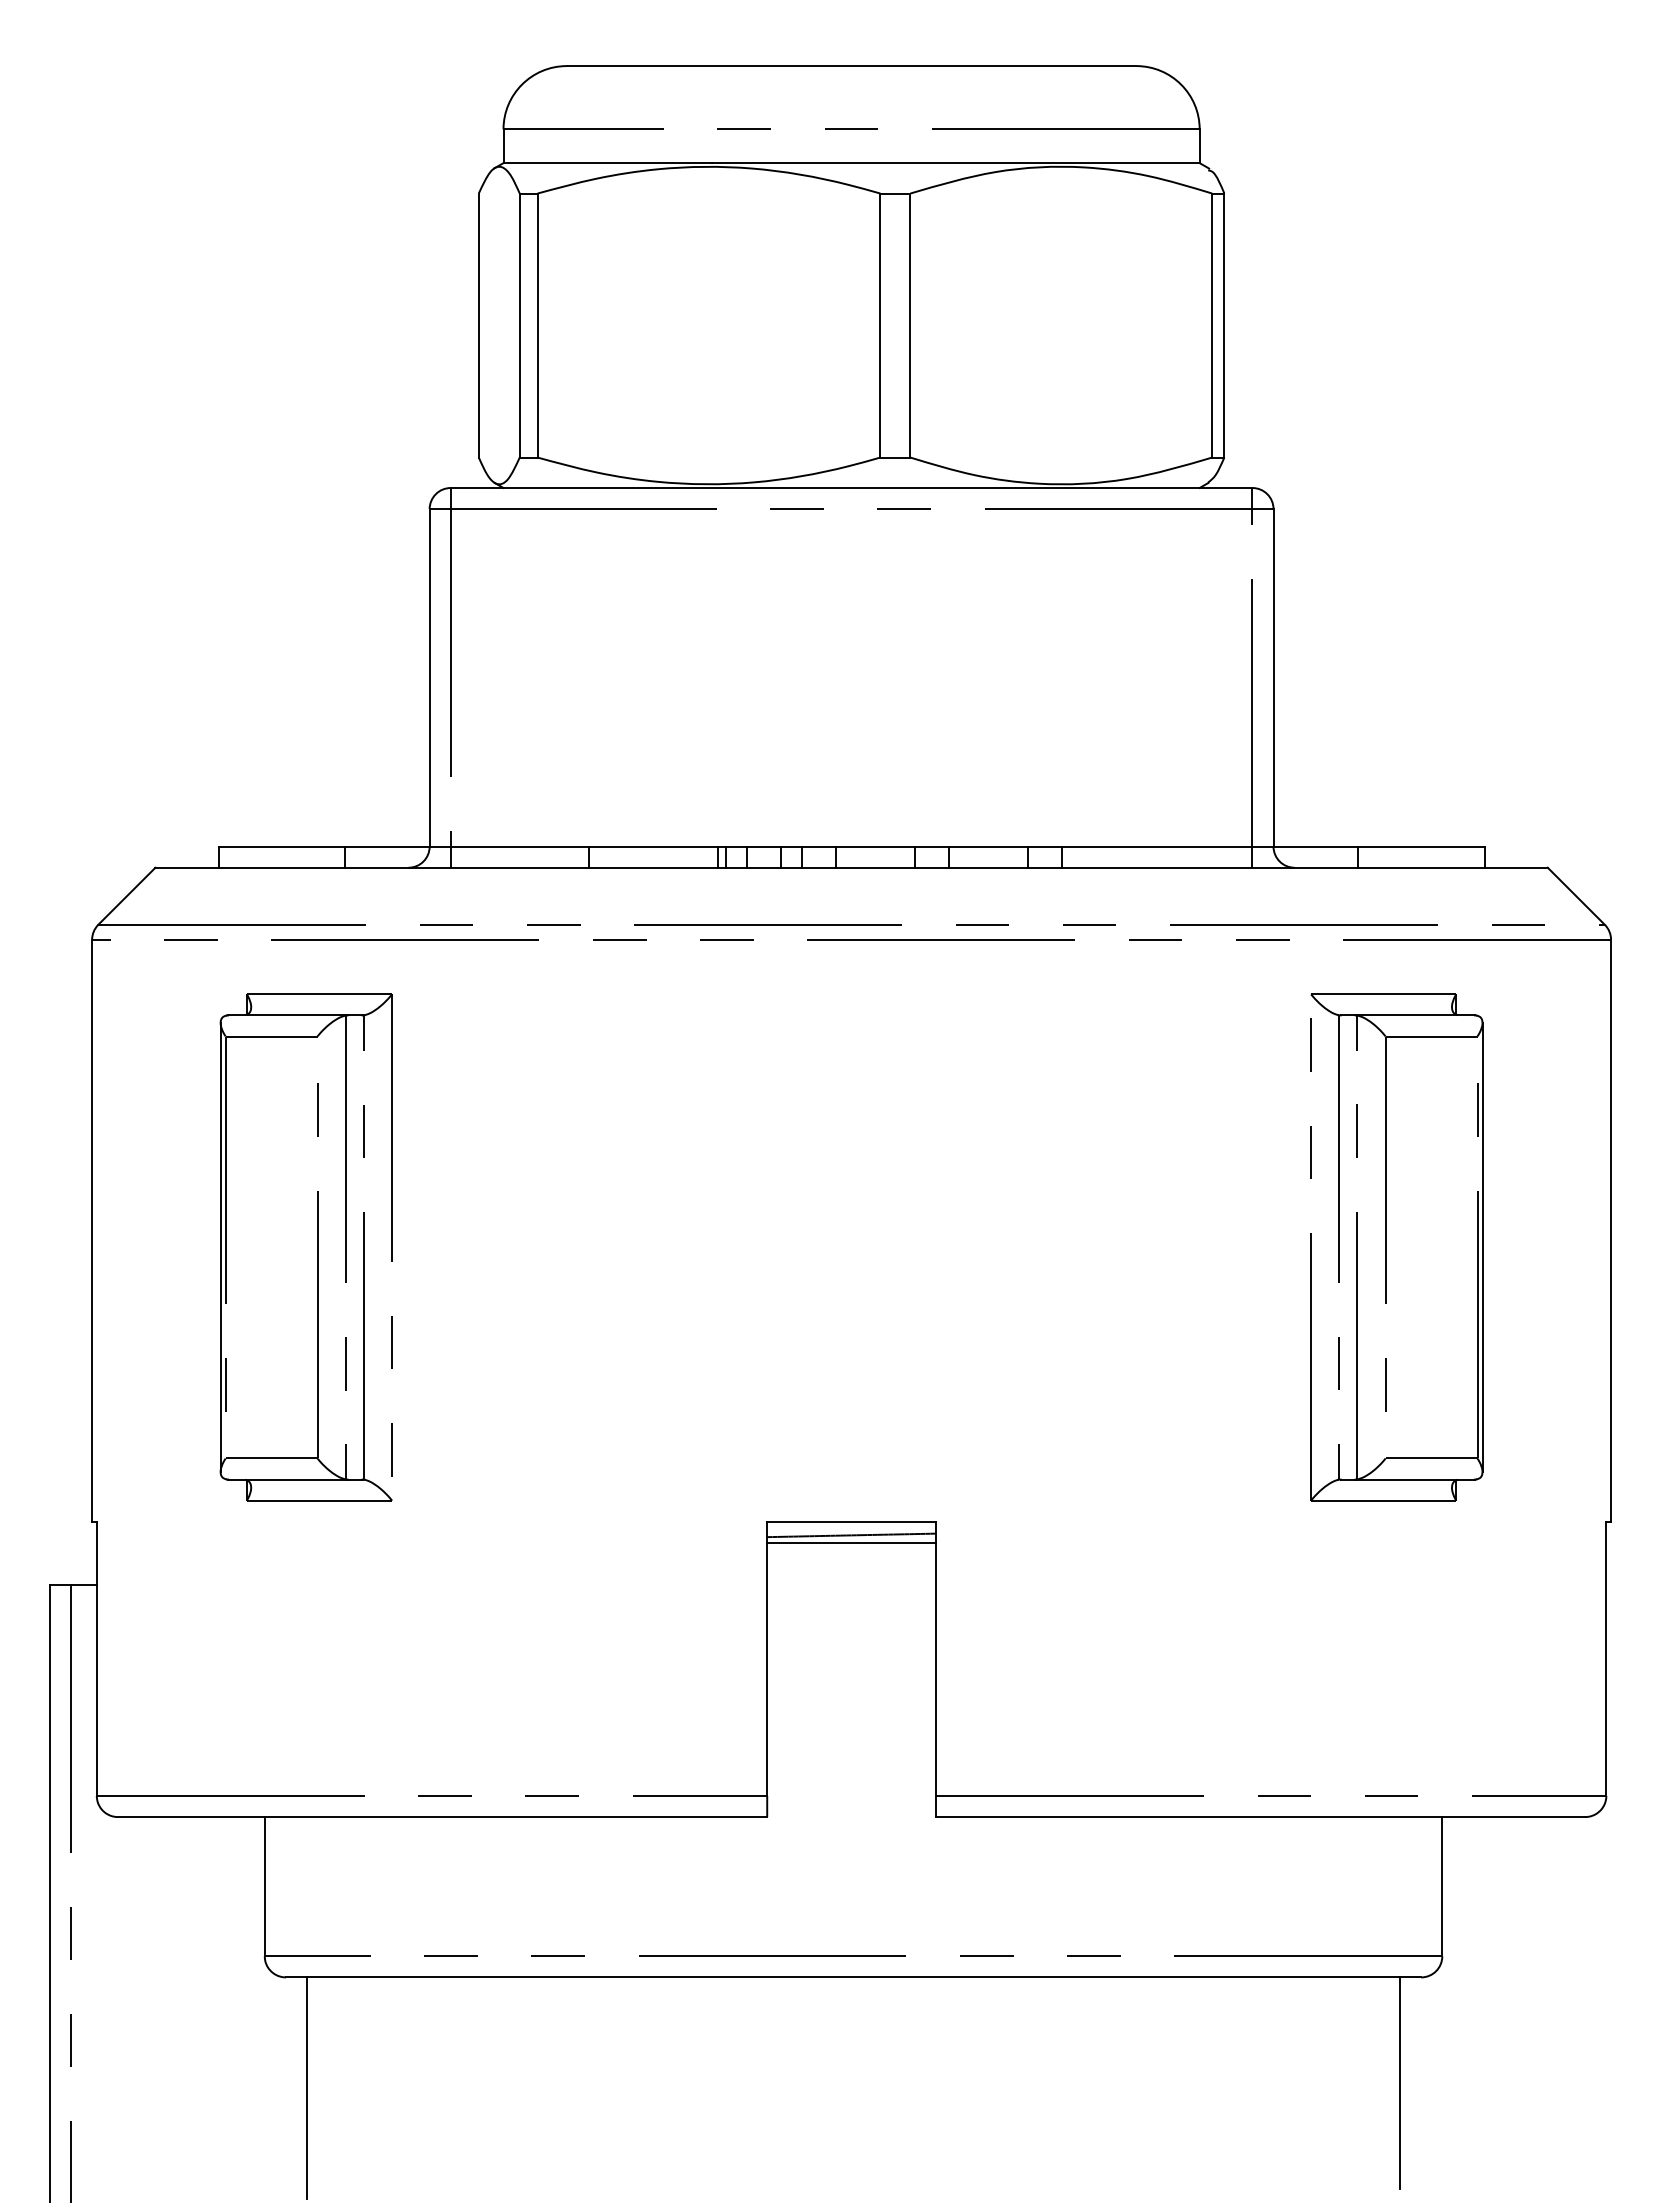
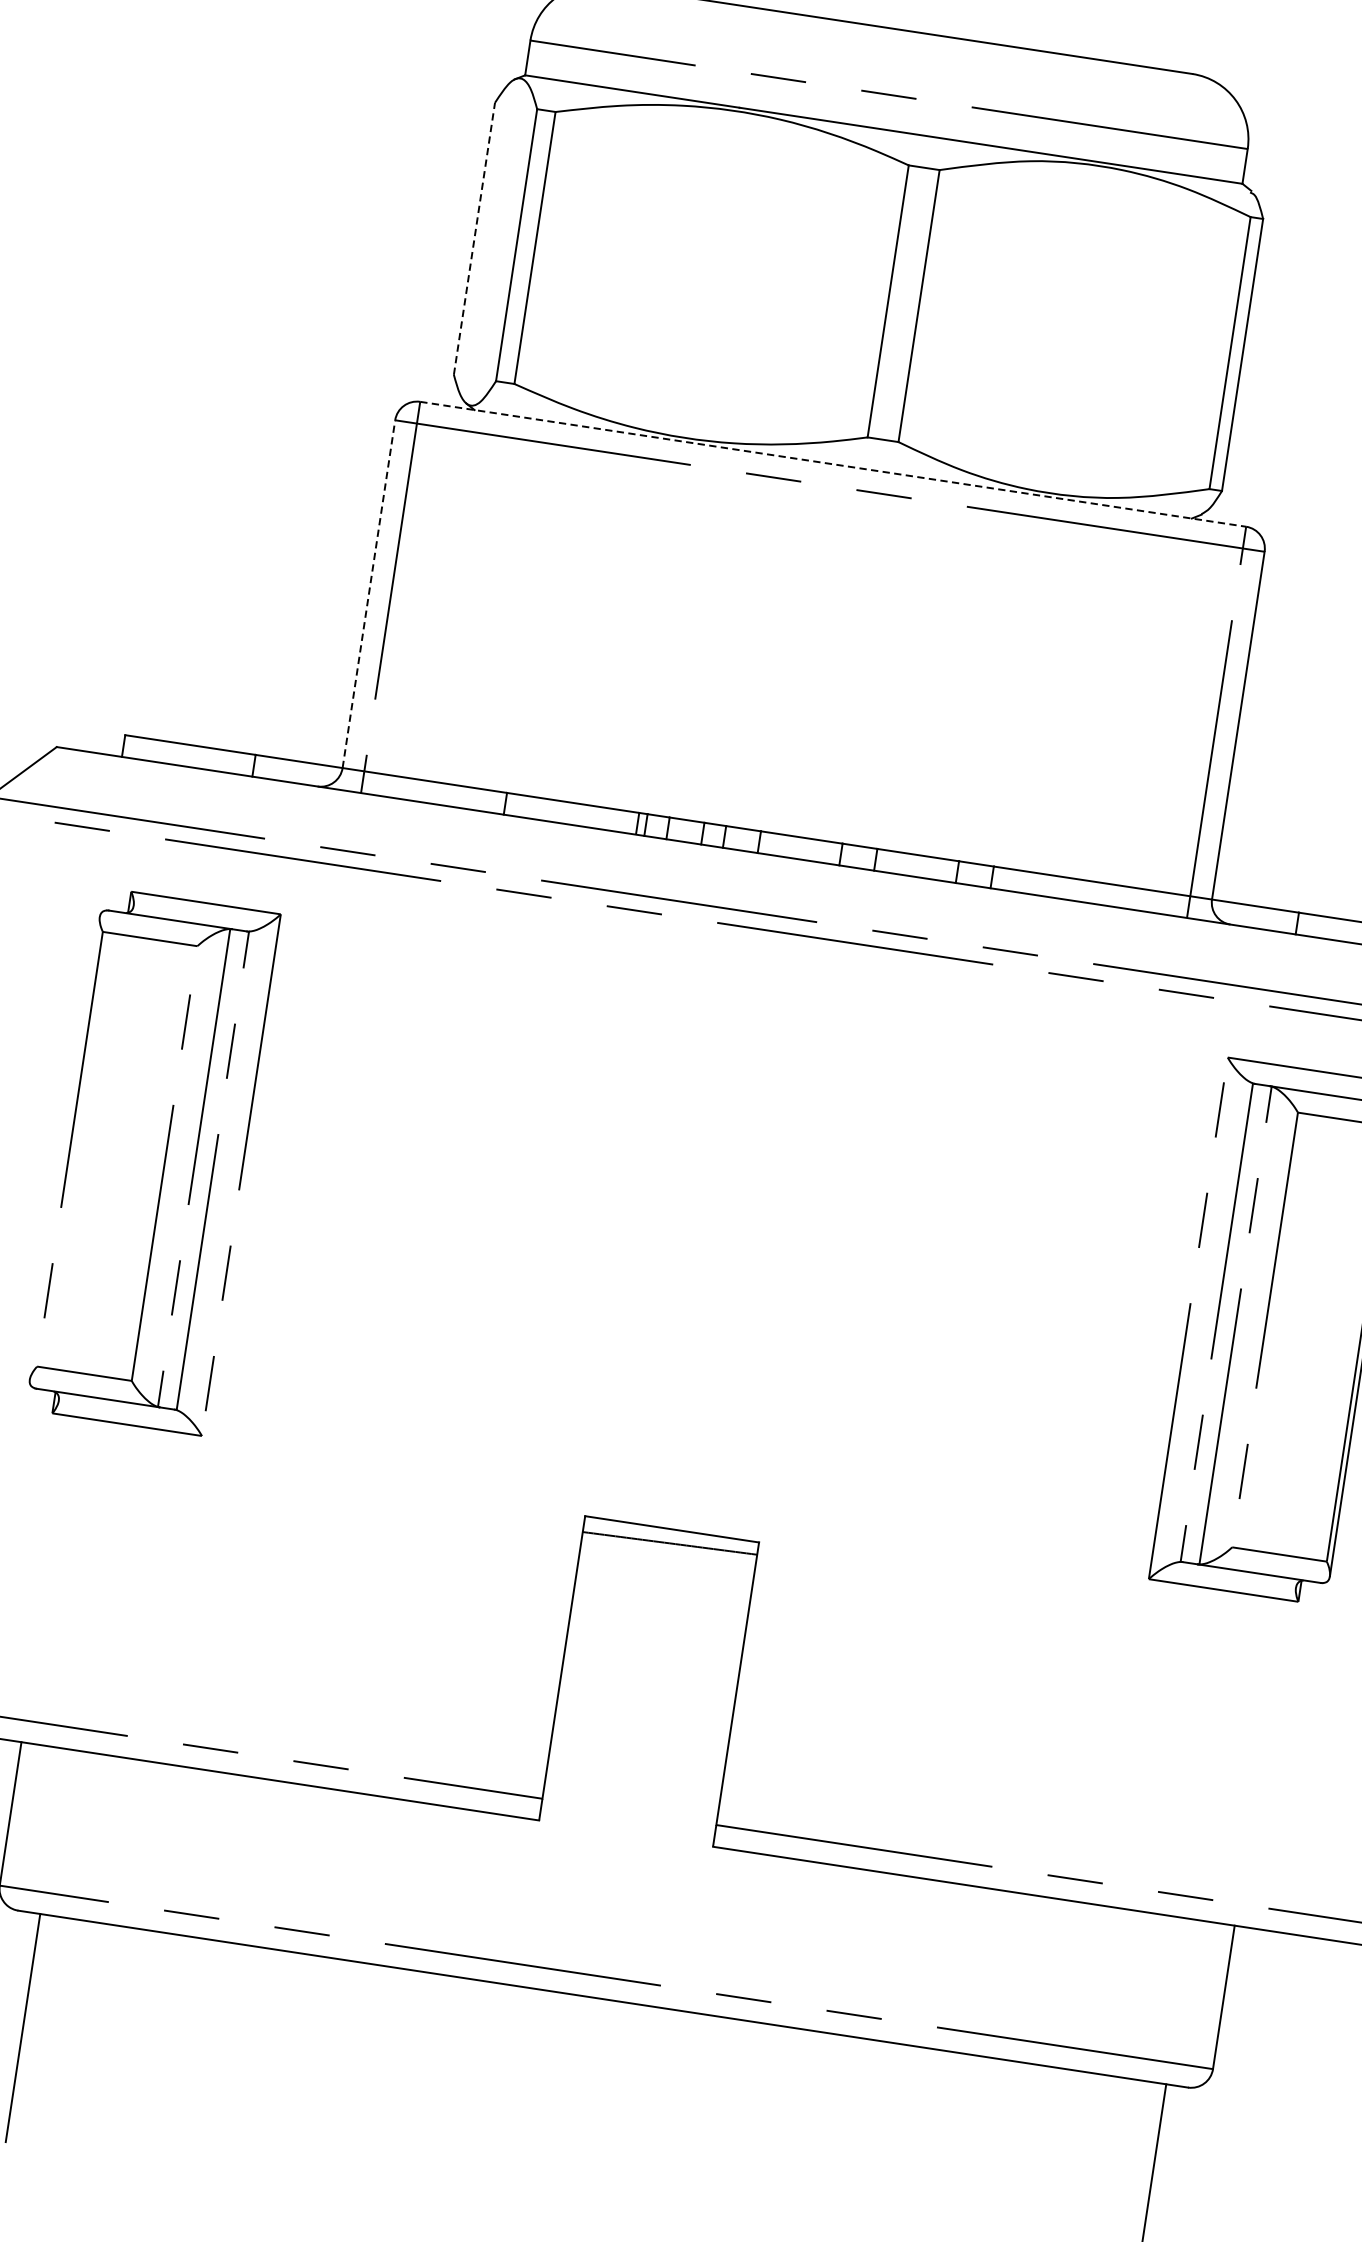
line: (478, 325) -> (474, 238), solid -> dashed
line: (851, 488) -> (833, 464), solid -> dashed
line: (429, 677) -> (368, 593), solid -> dashed
line: (220, 1247) -> (64, 1148), removed
line: (851, 1542) -> (668, 1550), removed

